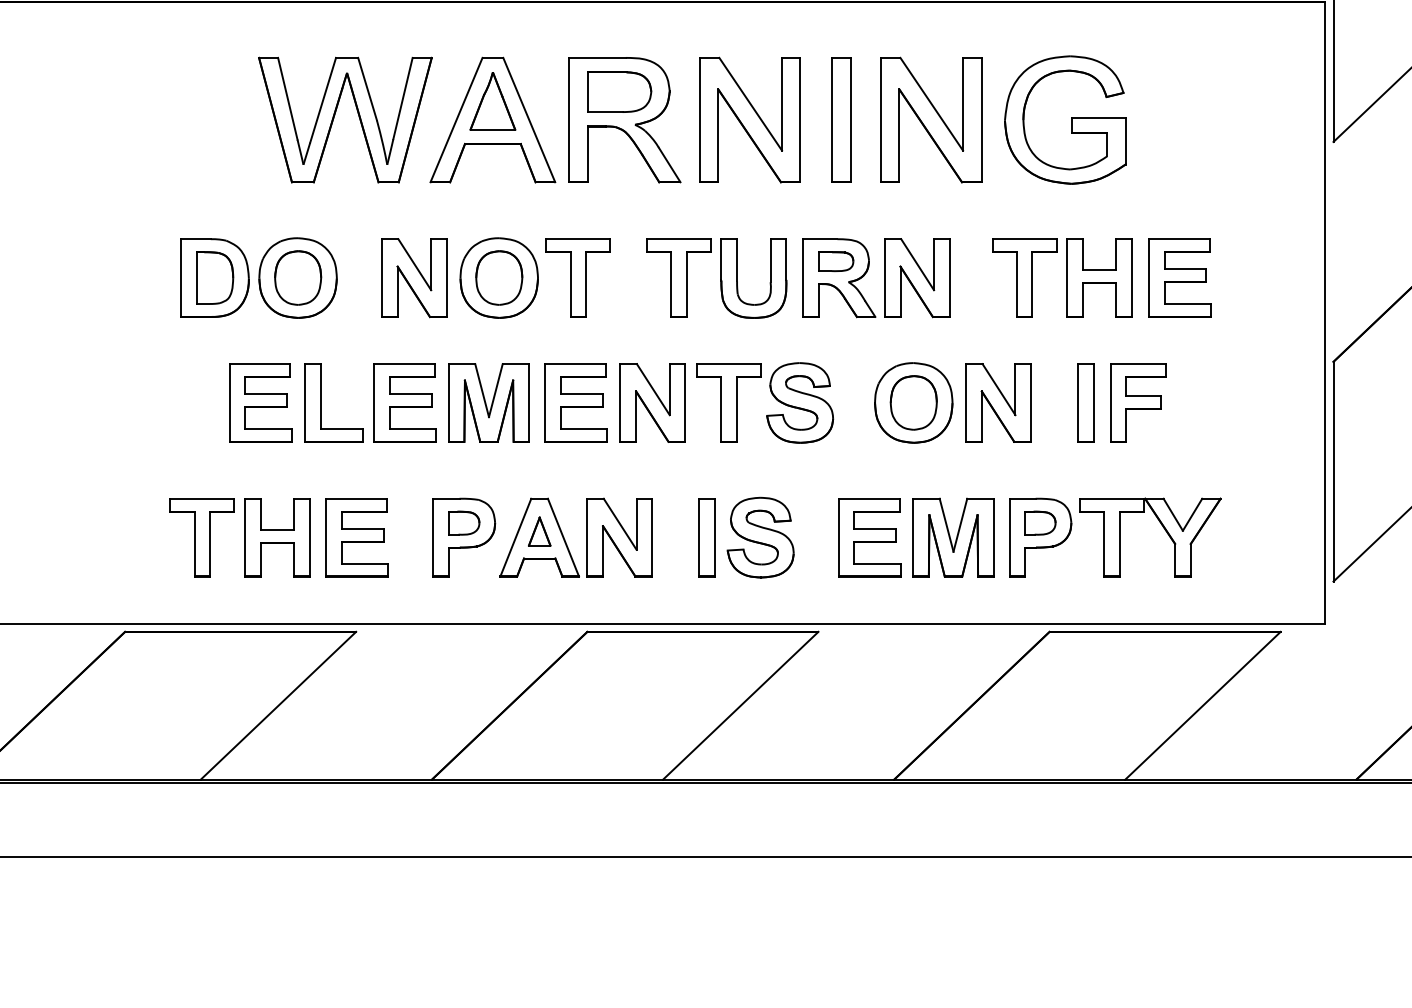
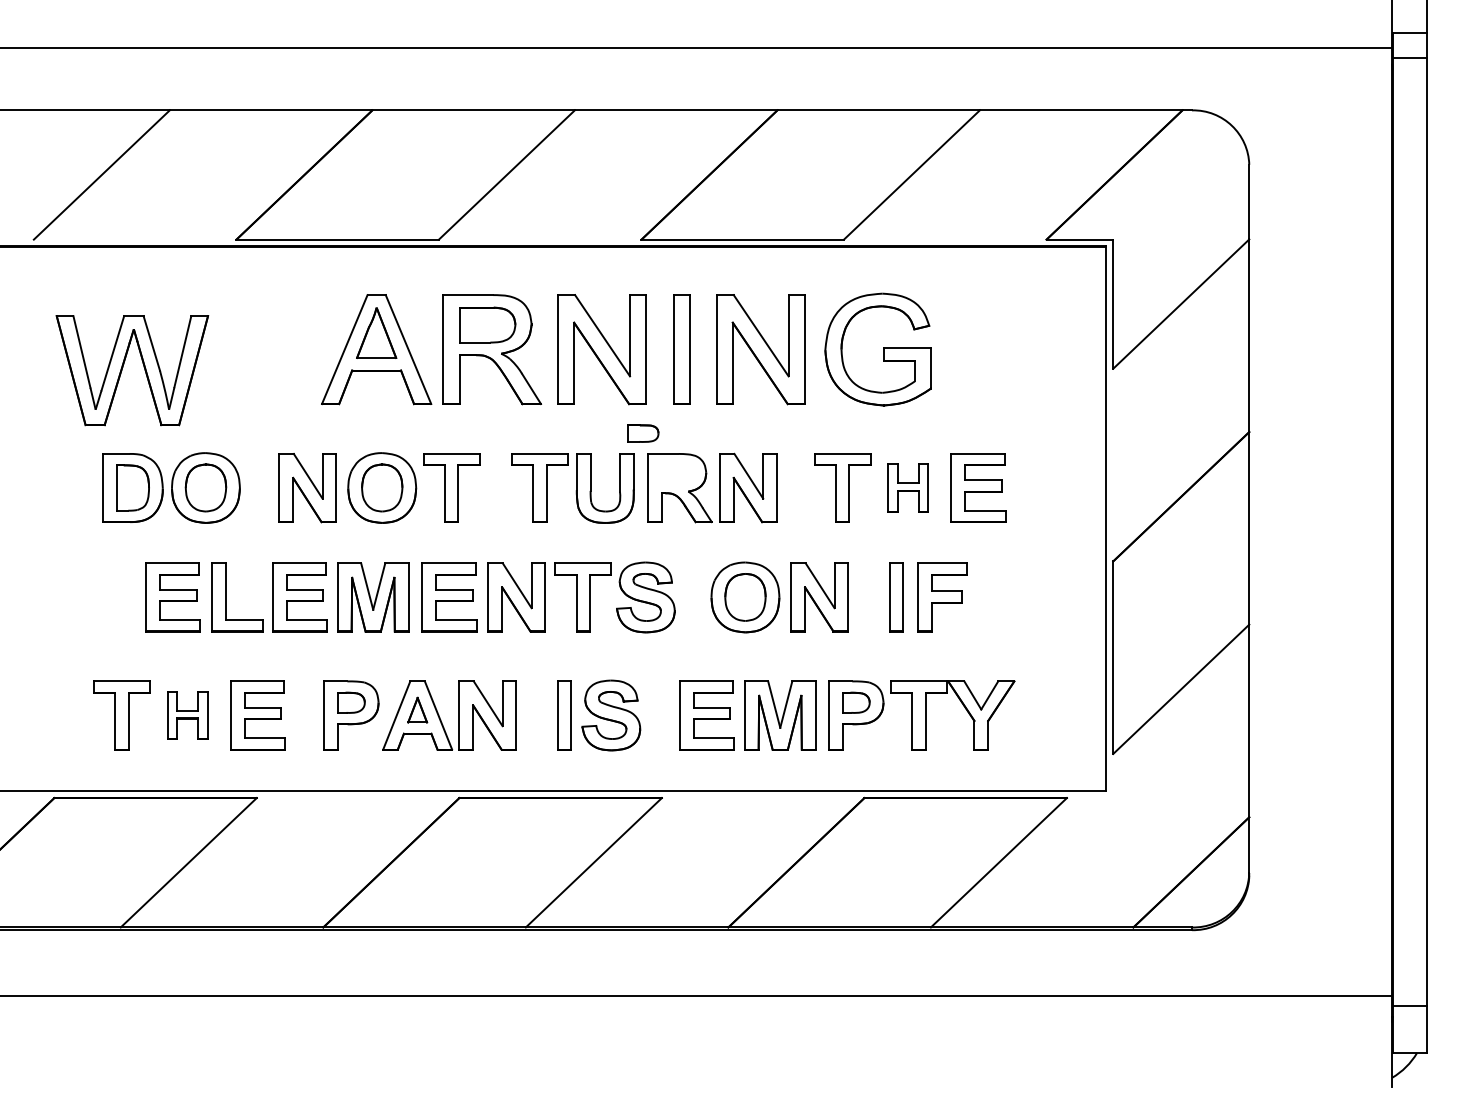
part: (335, 116) -> (123, 367), moved
part: (836, 261) -> (643, 433), moved
part: (1099, 277) -> (908, 487), size x0.7
part: (277, 537) -> (187, 715), size x0.7

